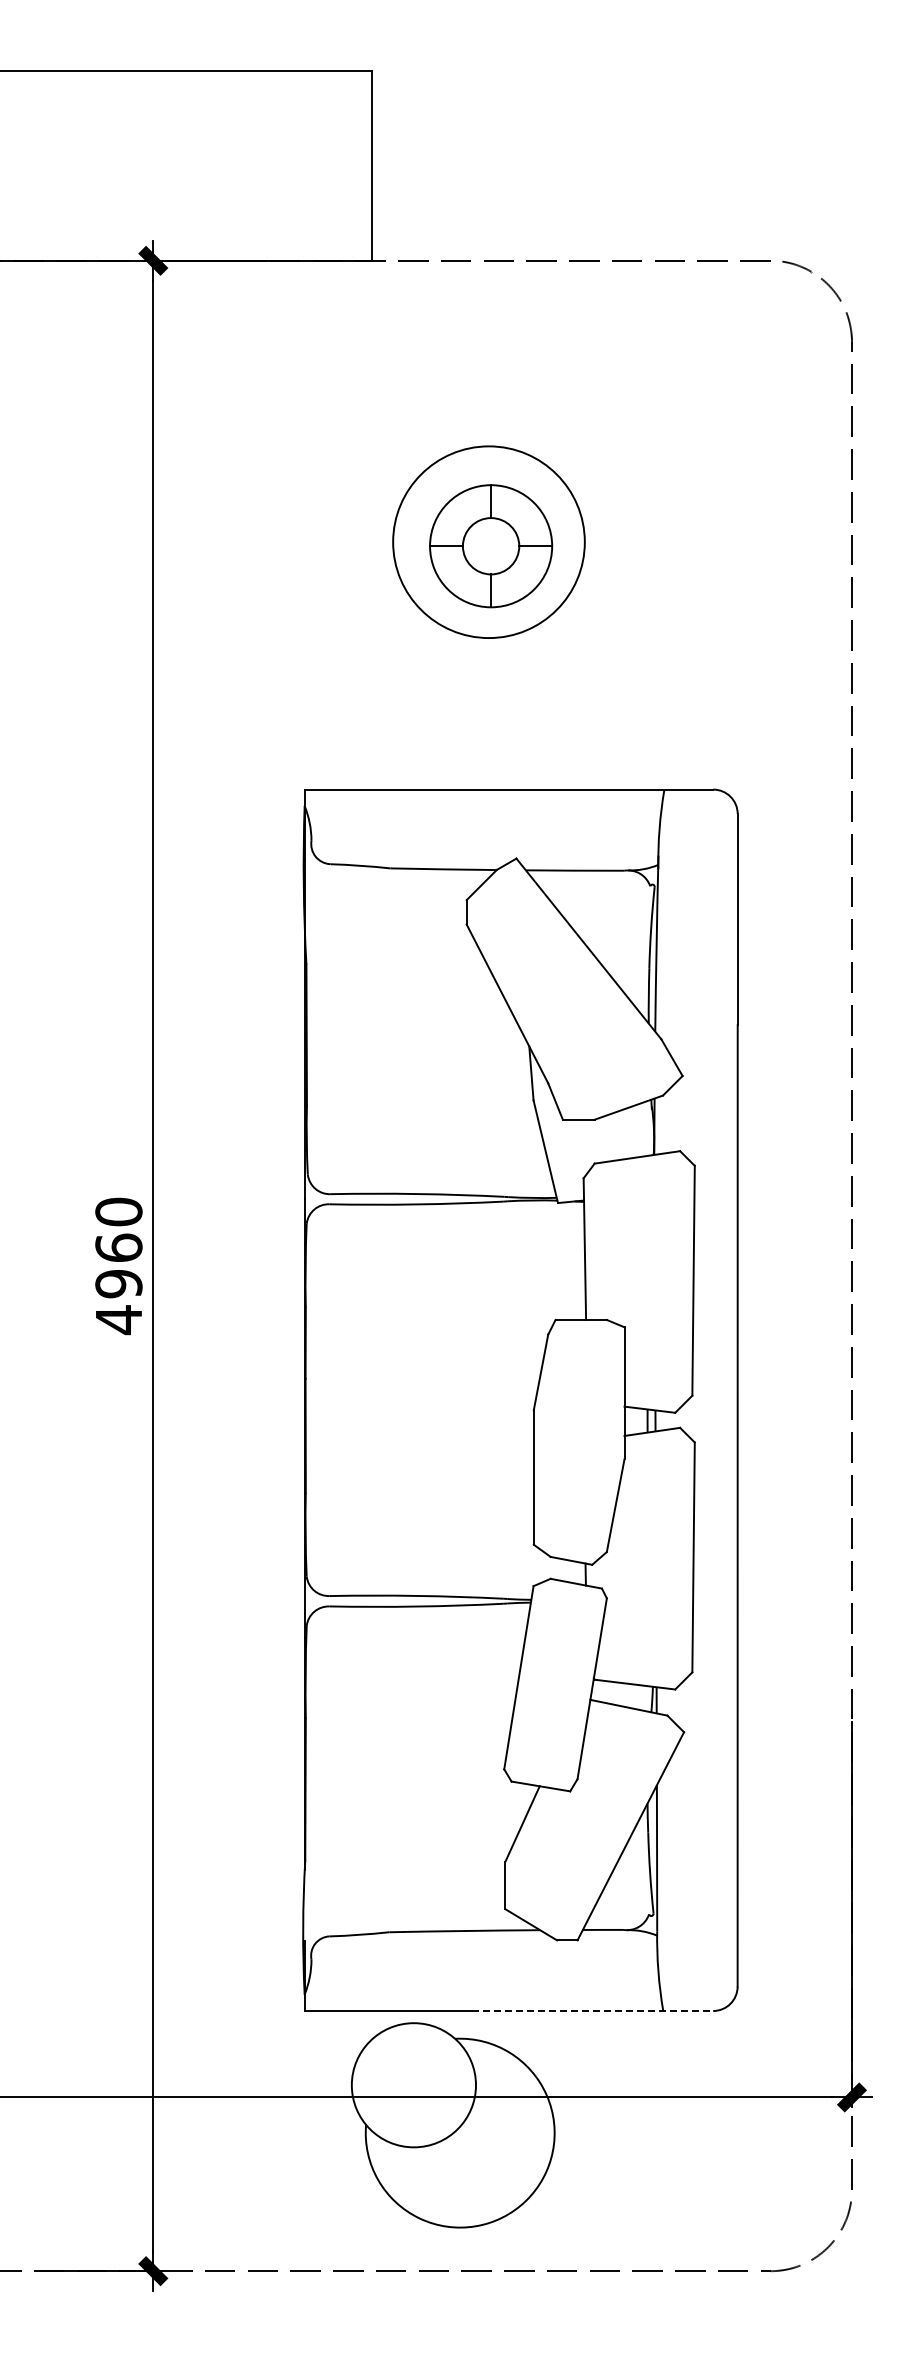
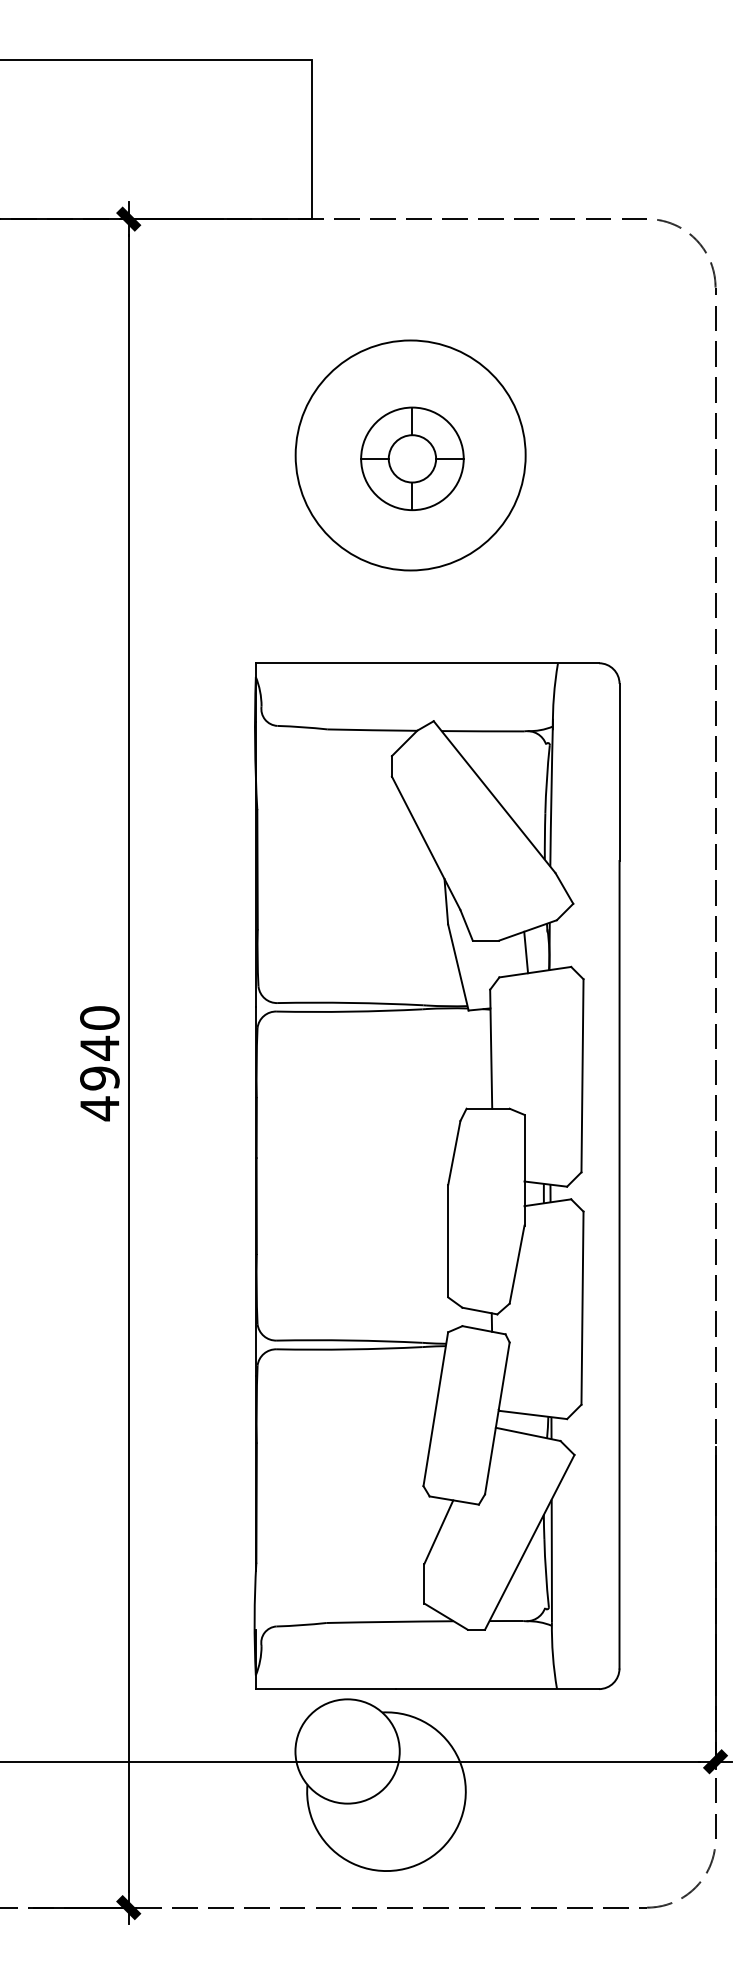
circle: (488, 542) -> (410, 455), size x1.43
line: (626, 1133) -> (526, 952), added
text: (118, 1248) -> (99, 1048), 4960 -> 4940
line: (592, 2011) -> (497, 1689), dashed -> solid

